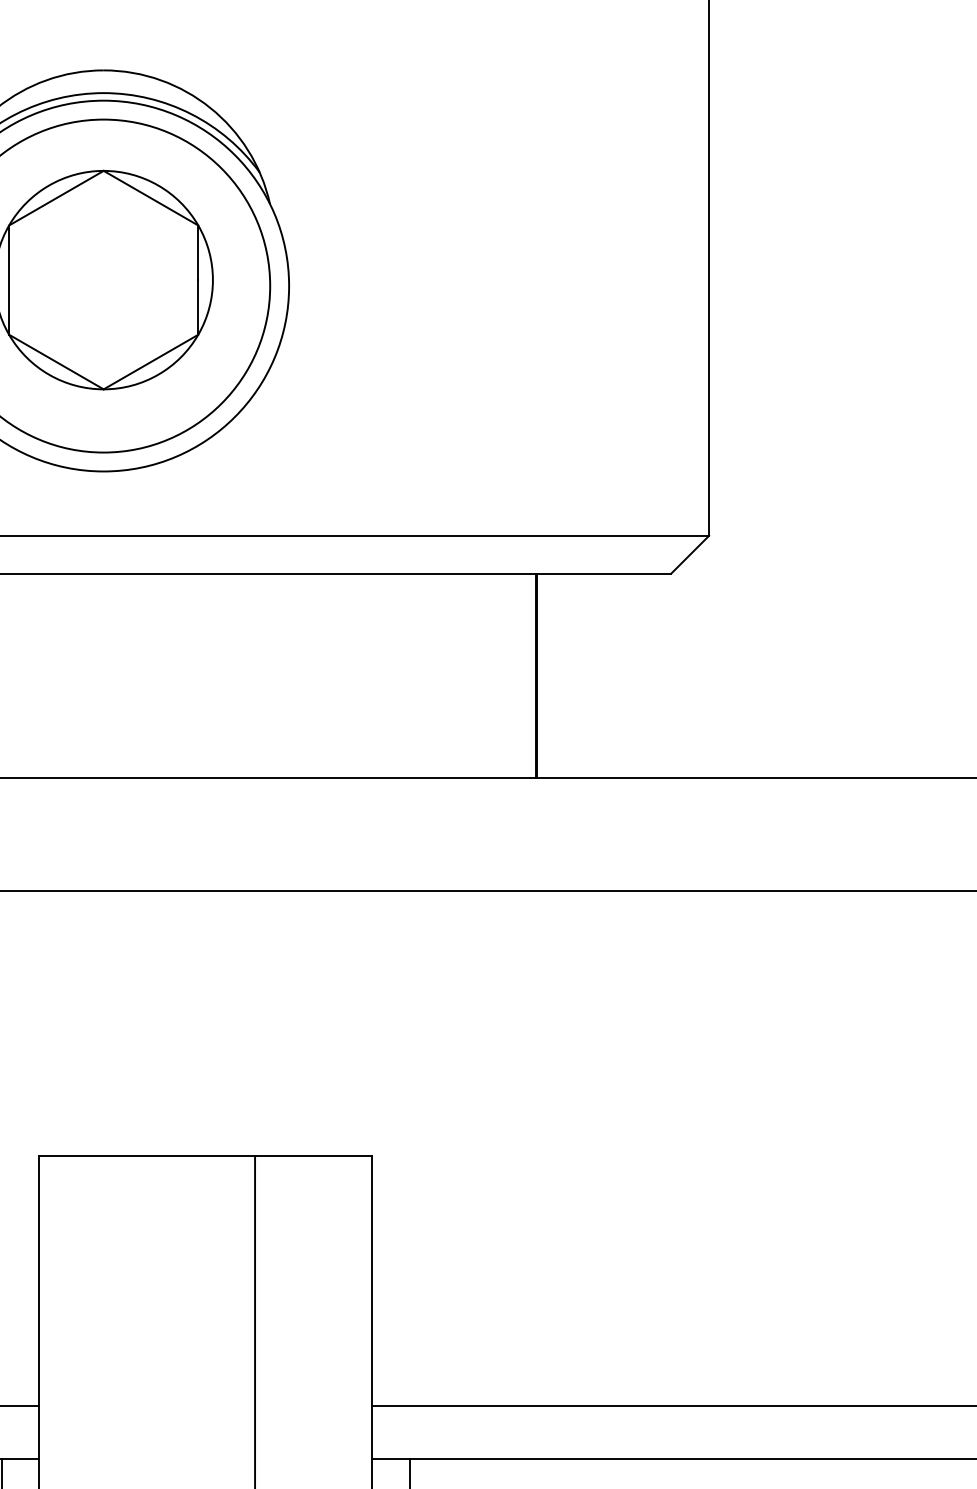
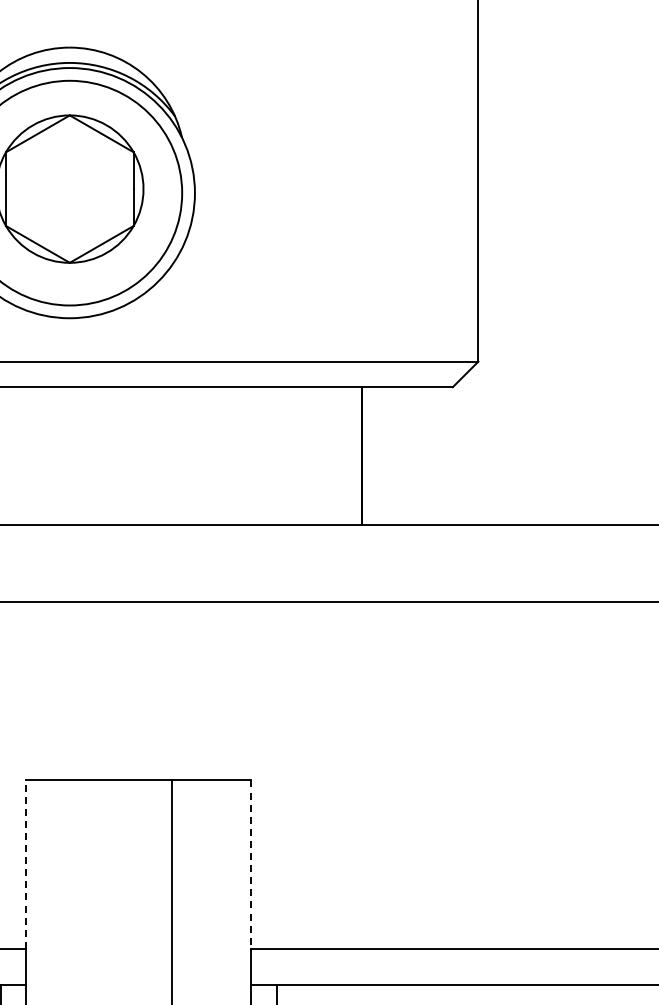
line: (39, 1280) -> (26, 864), solid -> dashed
line: (372, 1282) -> (251, 865), solid -> dashed

